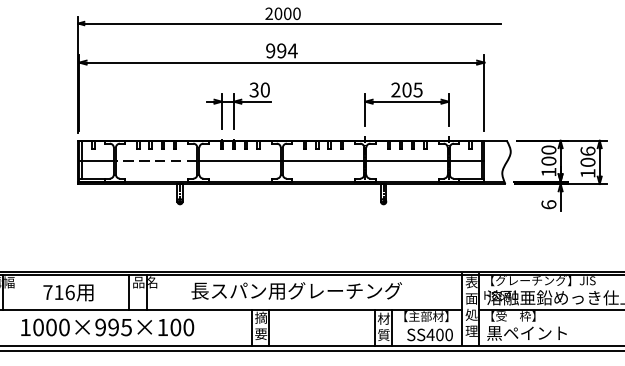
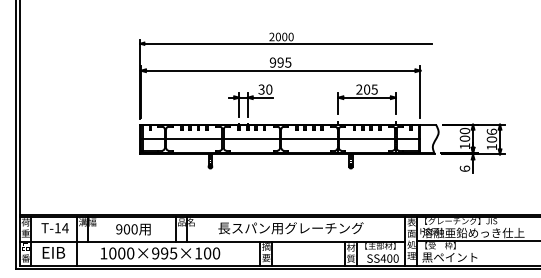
text: (291, 50) -> (287, 62), 994 -> 995
line: (155, 160) -> (193, 138), dashed -> solid
text: (58, 292) -> (126, 229), 716 -> 900

